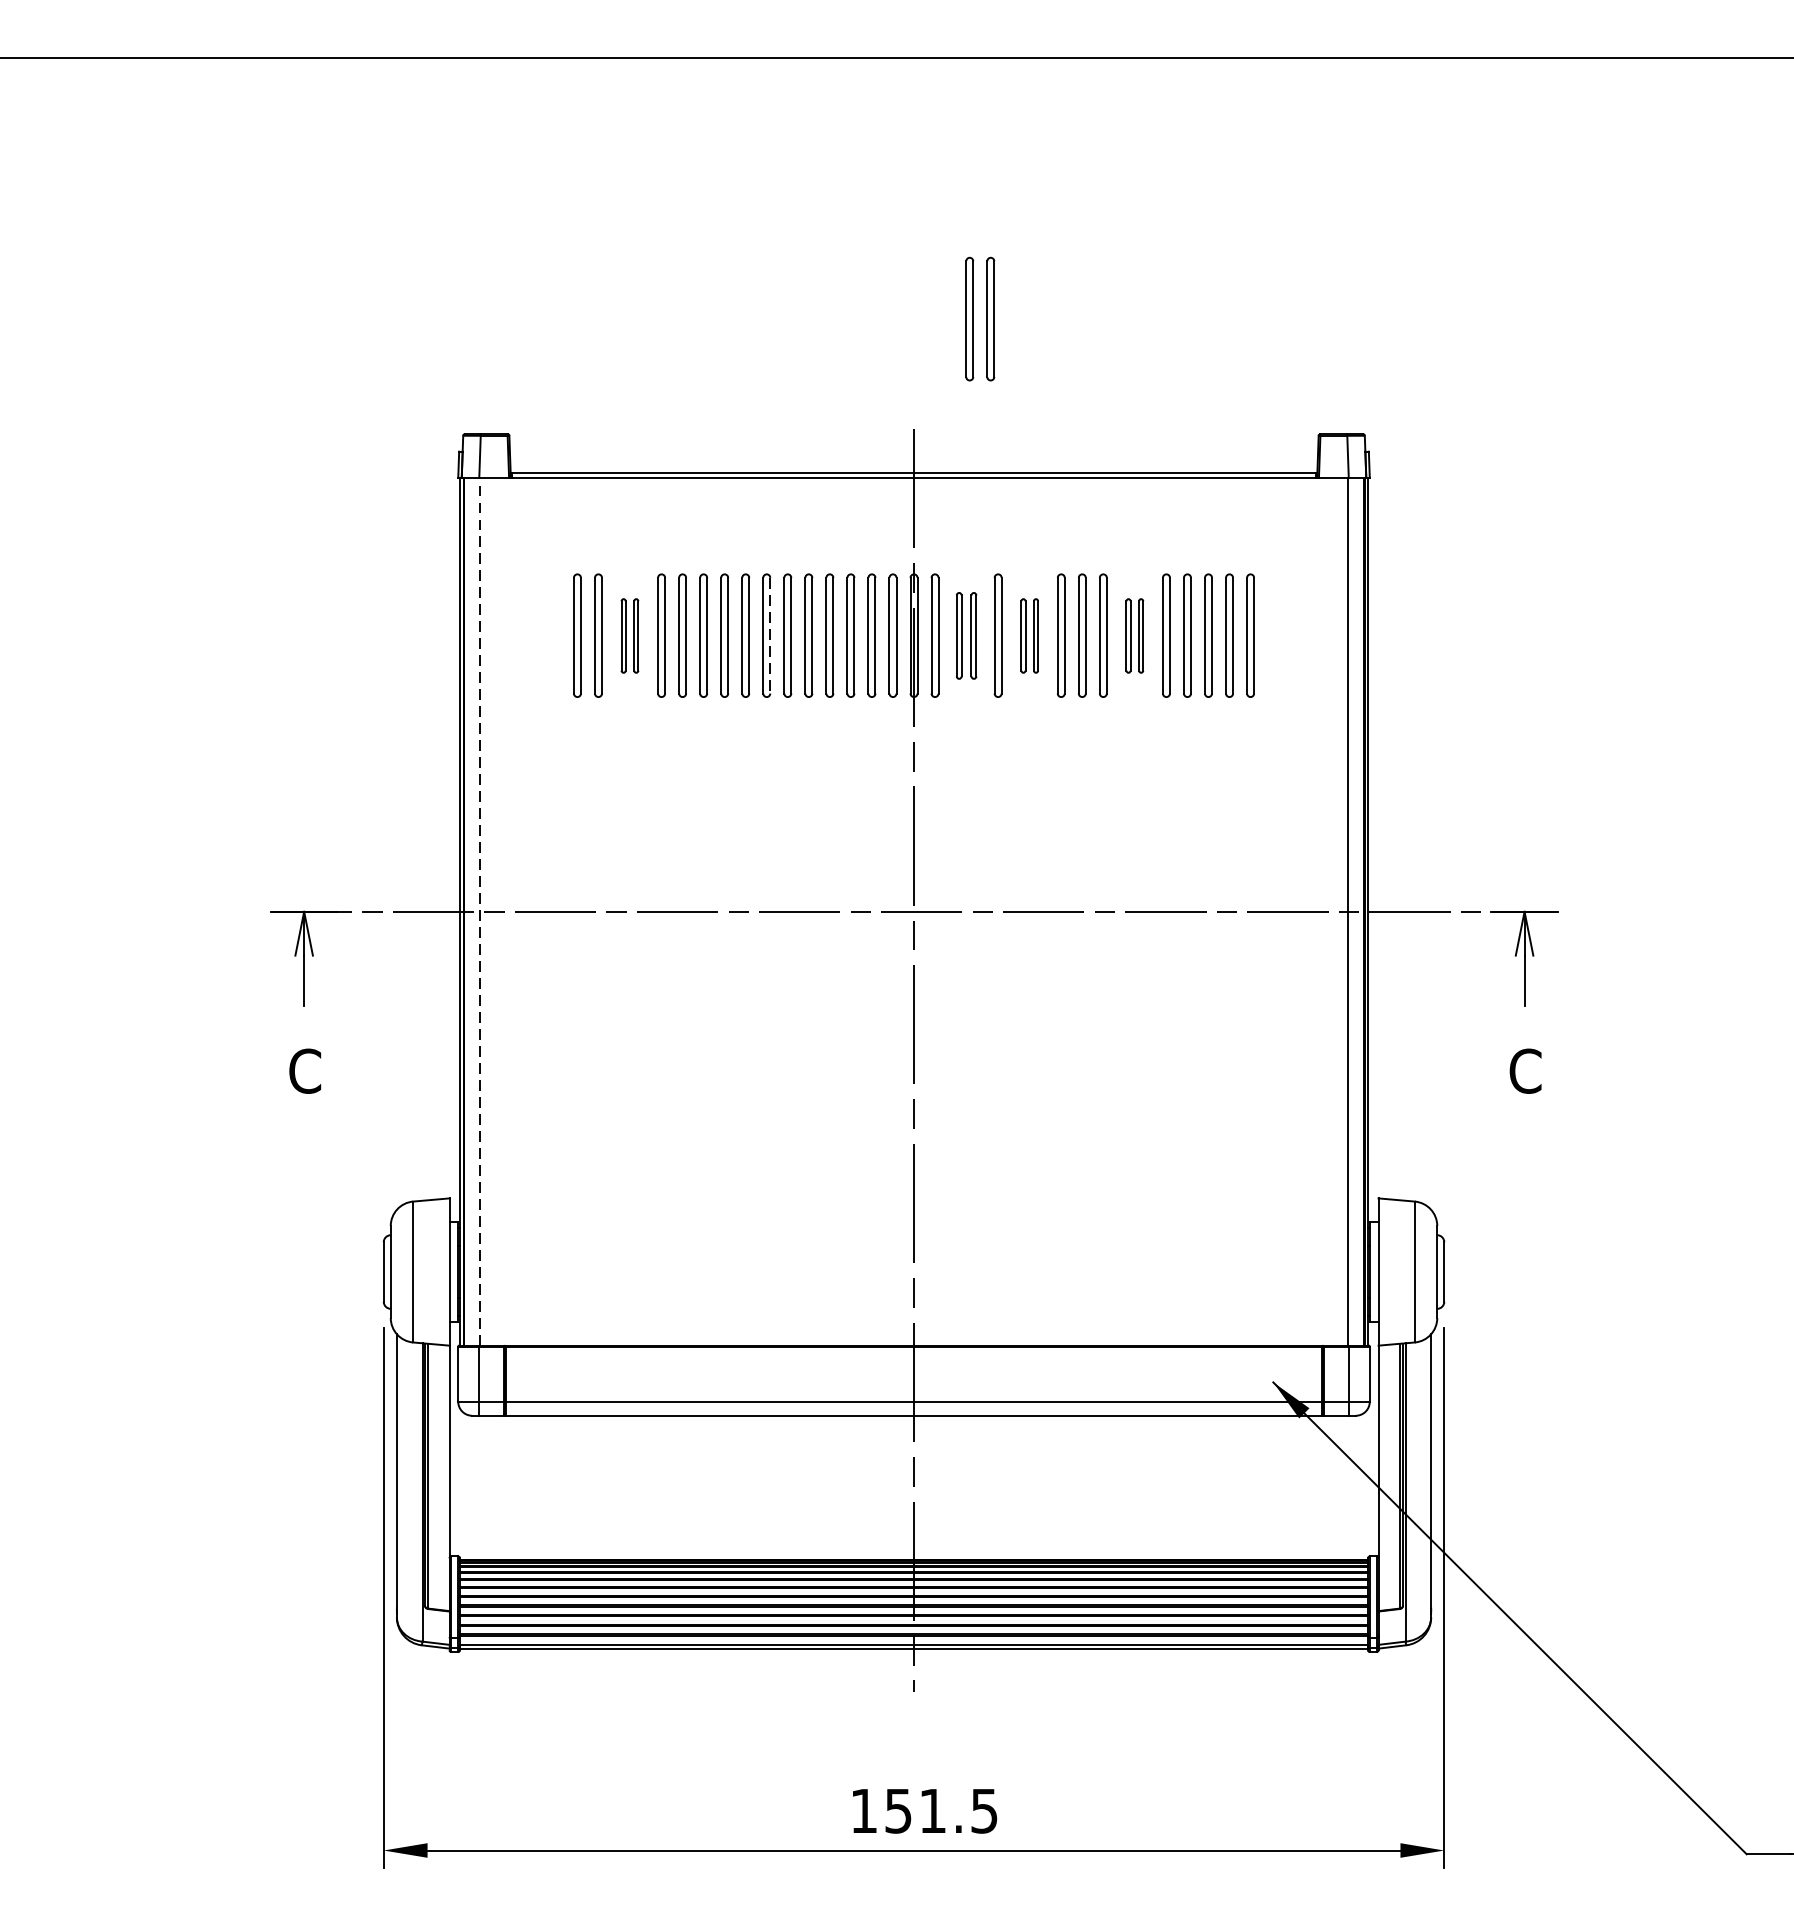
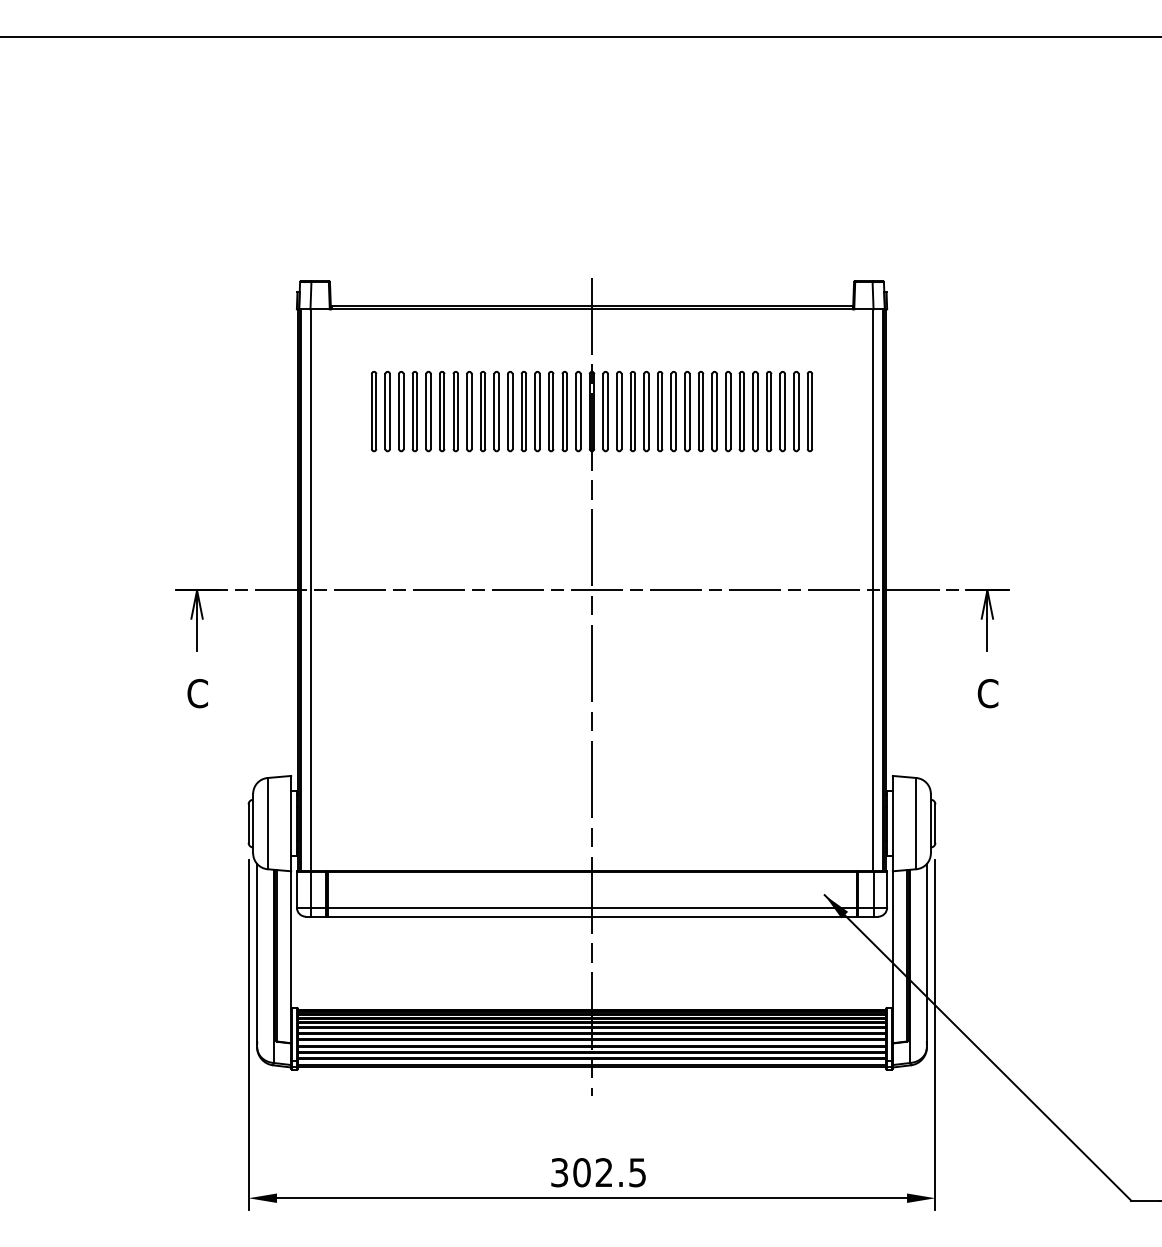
part: (979, 319) -> (634, 206), removed
part: (629, 635) -> (407, 411), size x1.67
part: (965, 635) -> (625, 411), size x1.43
part: (1029, 635) -> (666, 411), size x1.67
part: (1134, 635) -> (734, 411), size x1.67
line: (769, 637) -> (498, 412), dashed -> solid
line: (480, 912) -> (311, 590), dashed -> solid
text: (897, 1810) -> (581, 1172), 151.5 -> 302.5

